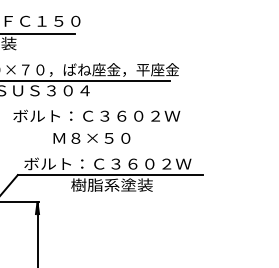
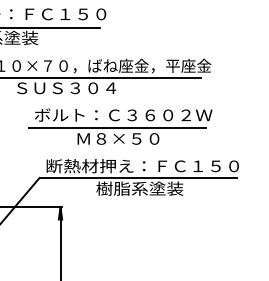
line: (90, 128) -> (116, 128), added
text: (114, 163) -> (142, 165), ボルト：Ｃ３６０２Ｗ -> 断熱材押え：ＦＣ１５０

